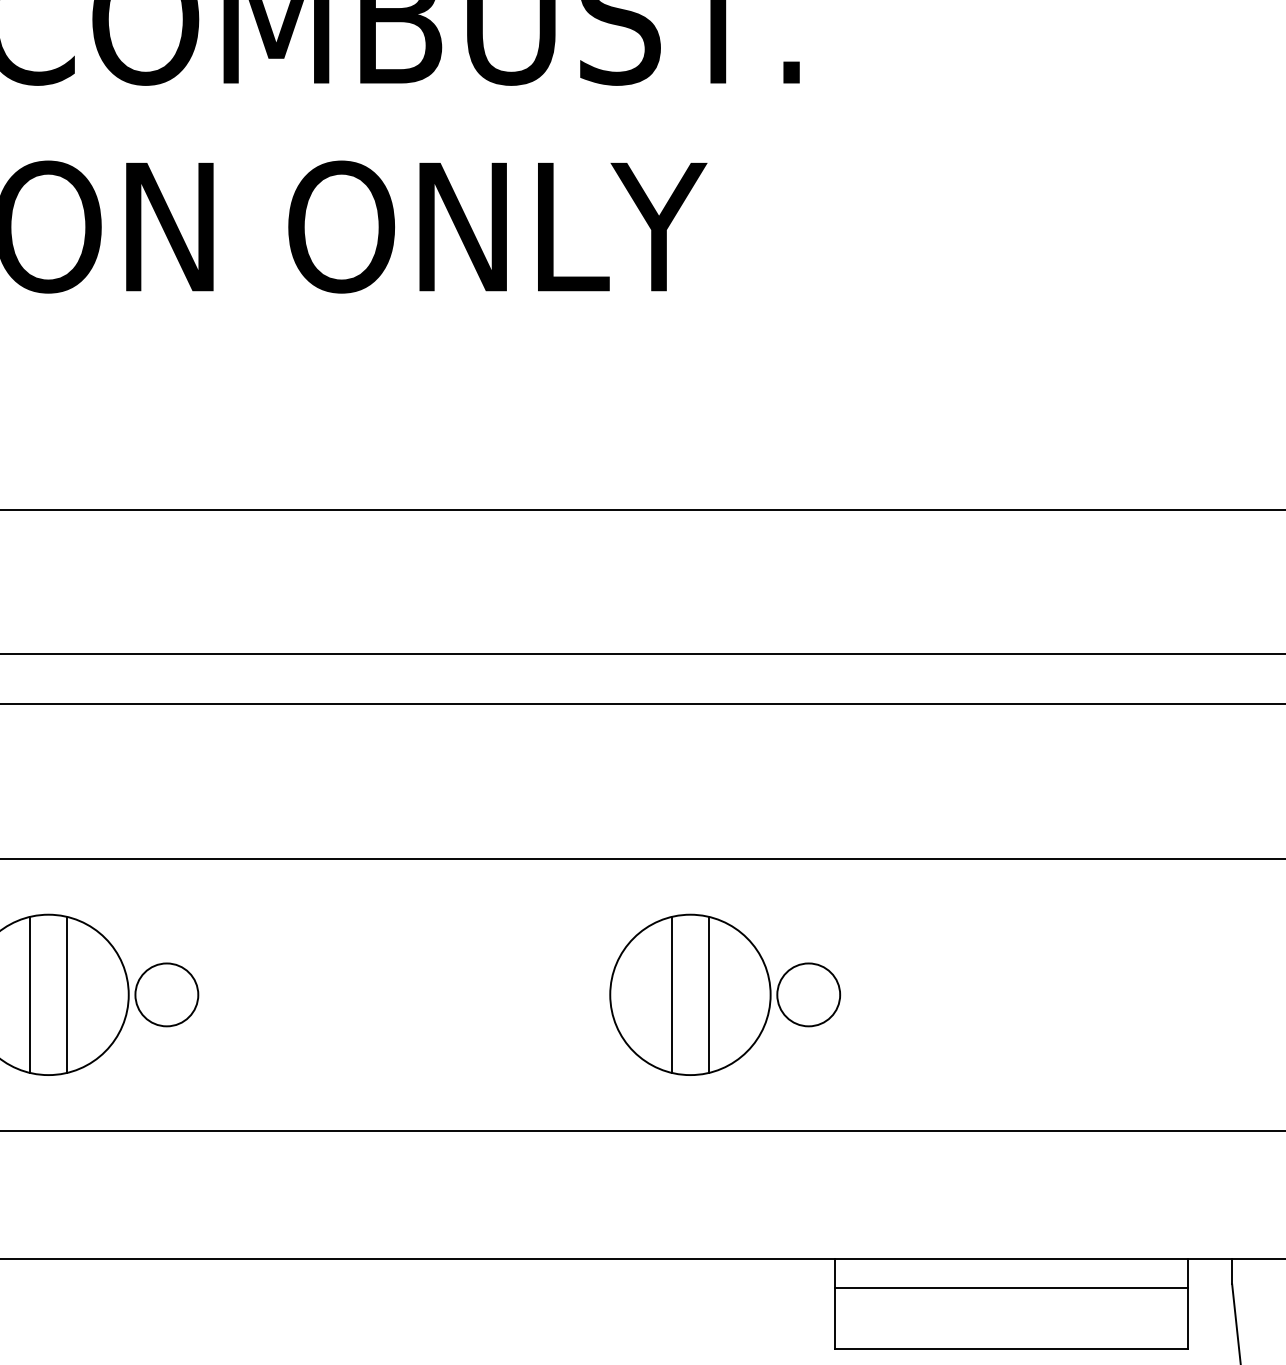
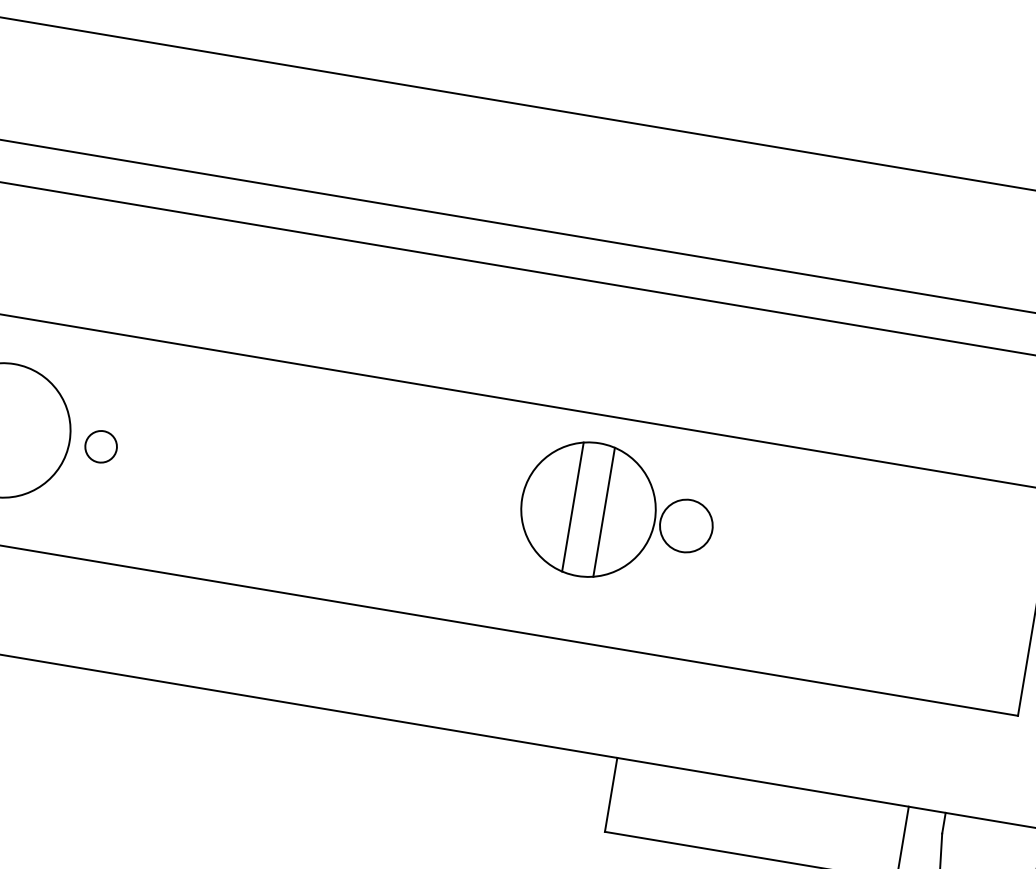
line: (67, 994) -> (19, 432), removed
circle: (166, 994) -> (100, 446), size x0.6
part: (725, 994) -> (617, 514), moved
line: (1011, 1288) -> (759, 806), removed

